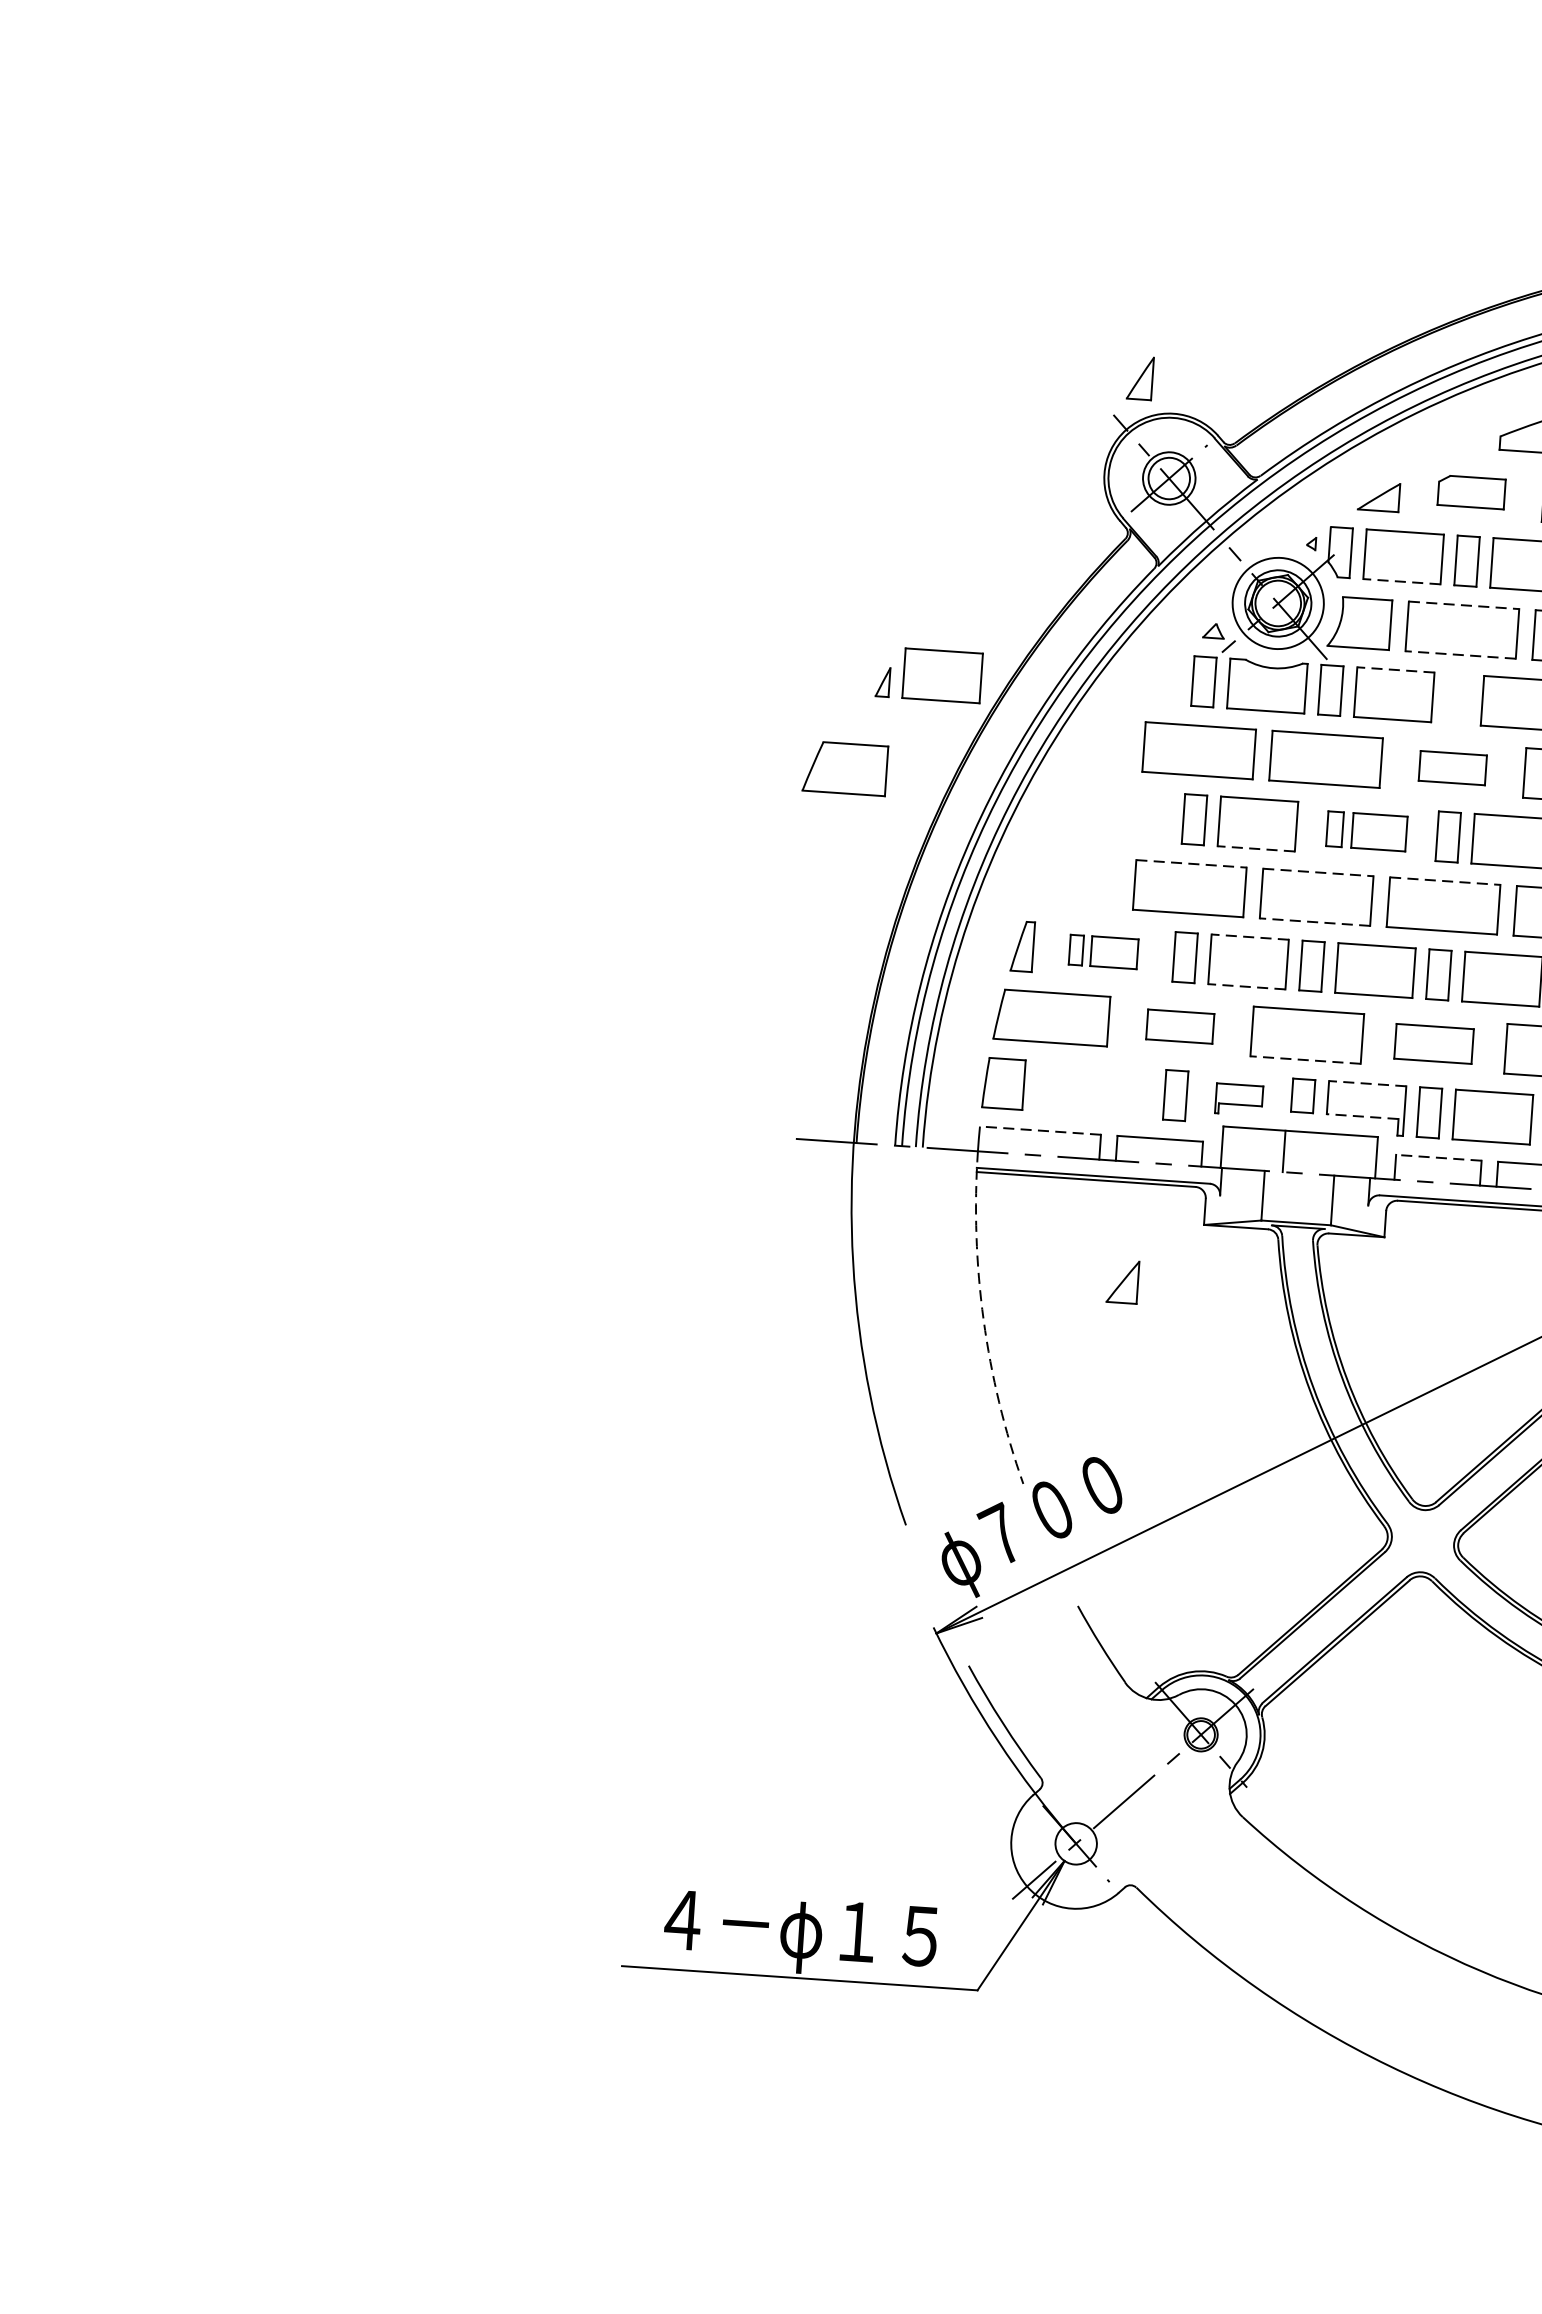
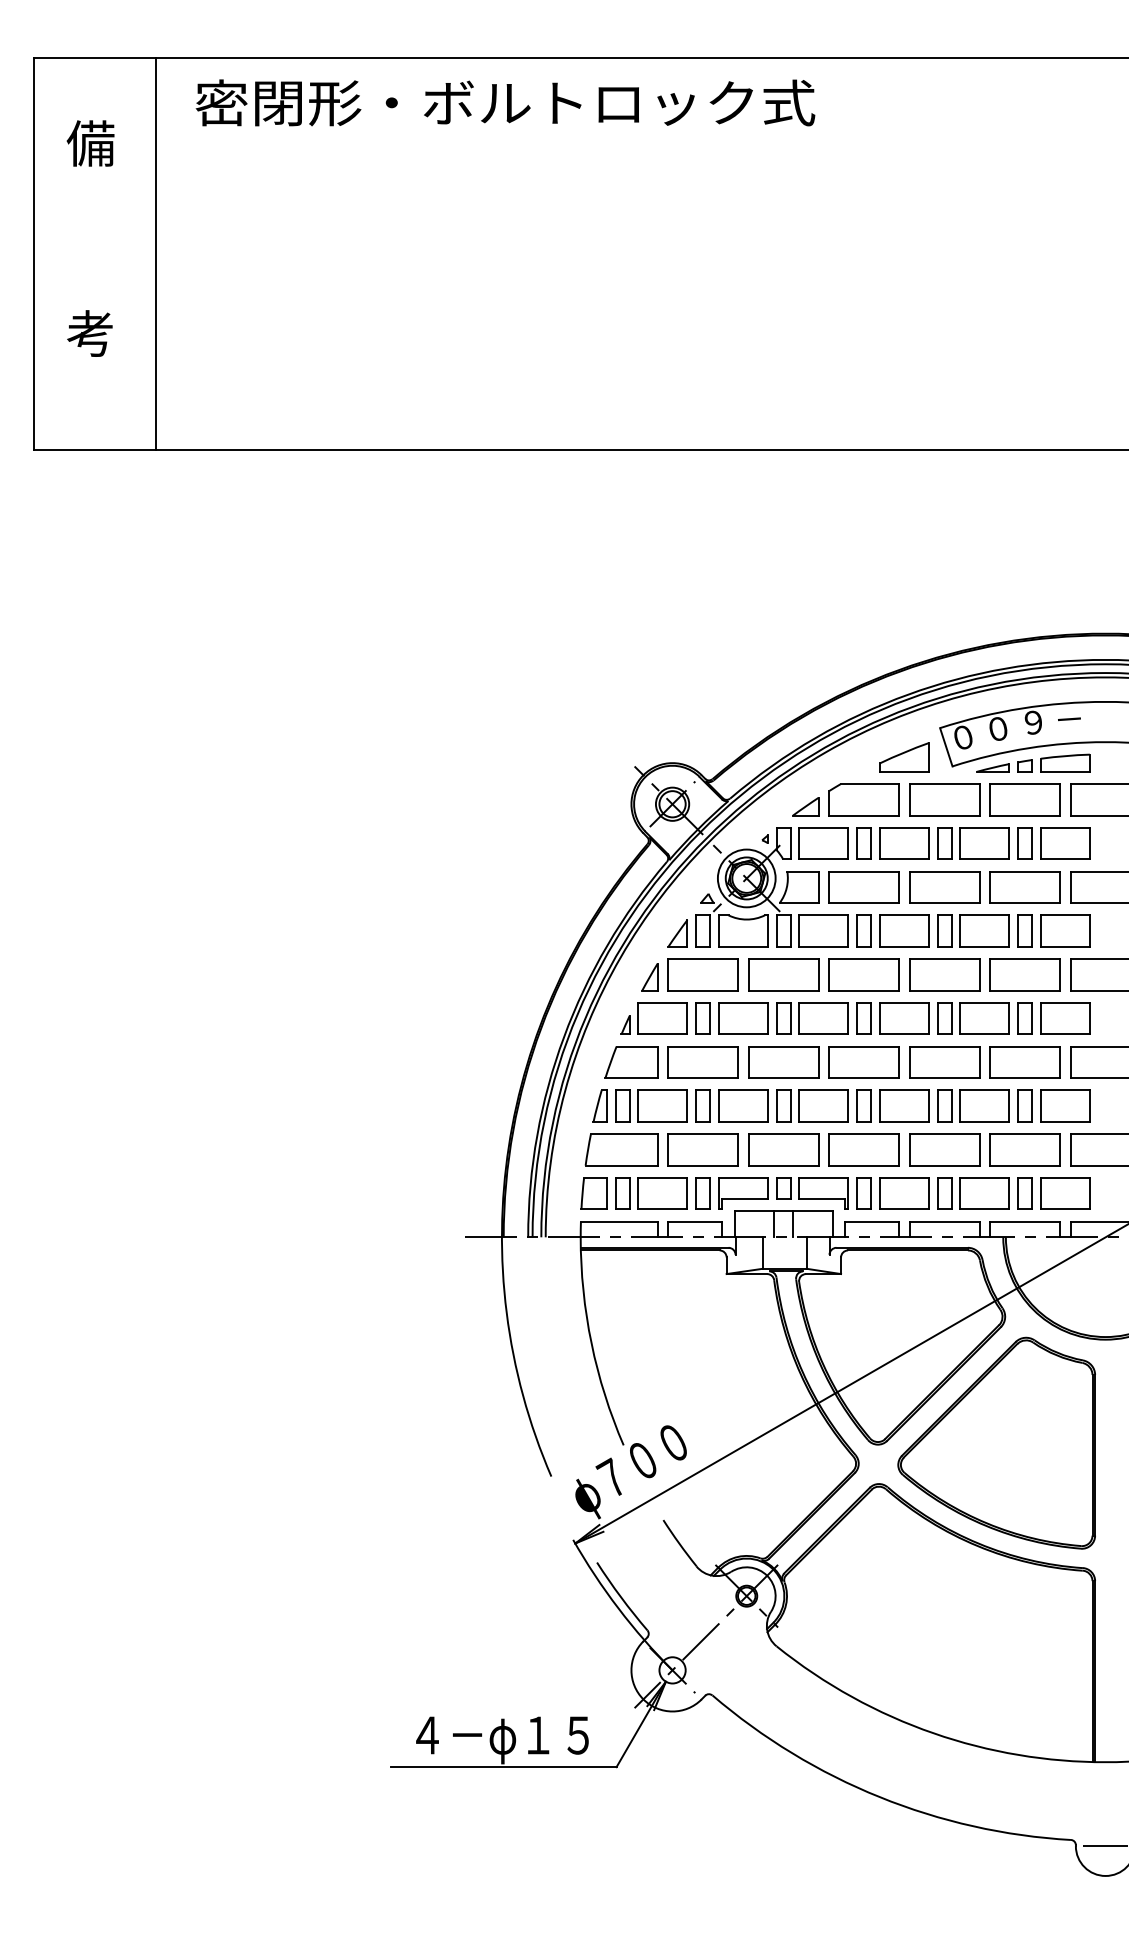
part: (1139, 378) -> (649, 977), moved
part: (1470, 491) -> (863, 799), size x1.67
line: (1401, 581) -> (823, 859), dashed -> solid
line: (1464, 605) -> (864, 871), dashed -> solid
line: (1461, 655) -> (864, 903), dashed -> solid
line: (1395, 670) -> (823, 915), dashed -> solid
part: (927, 674) -> (653, 1018), moved
part: (1456, 698) -> (863, 930), added
part: (1451, 767) -> (863, 974), size x1.67
part: (845, 768) -> (631, 1062), moved
part: (1366, 831) -> (812, 1018), size x1.43
line: (1254, 849) -> (742, 1034), dashed -> solid
line: (1191, 863) -> (703, 1046), dashed -> solid
line: (1318, 872) -> (783, 1046), dashed -> solid
line: (1445, 881) -> (864, 1046), dashed -> solid
line: (1314, 922) -> (783, 1078), dashed -> solid
line: (1248, 937) -> (742, 1090), dashed -> solid
part: (1103, 951) -> (651, 1105), size x1.67
line: (1245, 986) -> (742, 1121), dashed -> solid
part: (1179, 1025) -> (702, 1149), size x1.67
part: (1433, 1043) -> (863, 1149), size x1.43
line: (1305, 1059) -> (783, 1165), dashed -> solid
line: (1367, 1083) -> (823, 1177), dashed -> solid
part: (1094, 1089) -> (651, 1193), added
part: (1239, 1099) -> (743, 1193), size x1.67
line: (1363, 1116) -> (822, 1198), dashed -> solid
line: (1039, 1130) -> (618, 1221), dashed -> solid
line: (1314, 1153) -> (793, 1224), added
line: (1438, 1157) -> (871, 1221), dashed -> solid
part: (1122, 1281) -> (677, 933), moved
arc: (983, 1319) -> (591, 1343), dashed -> solid

